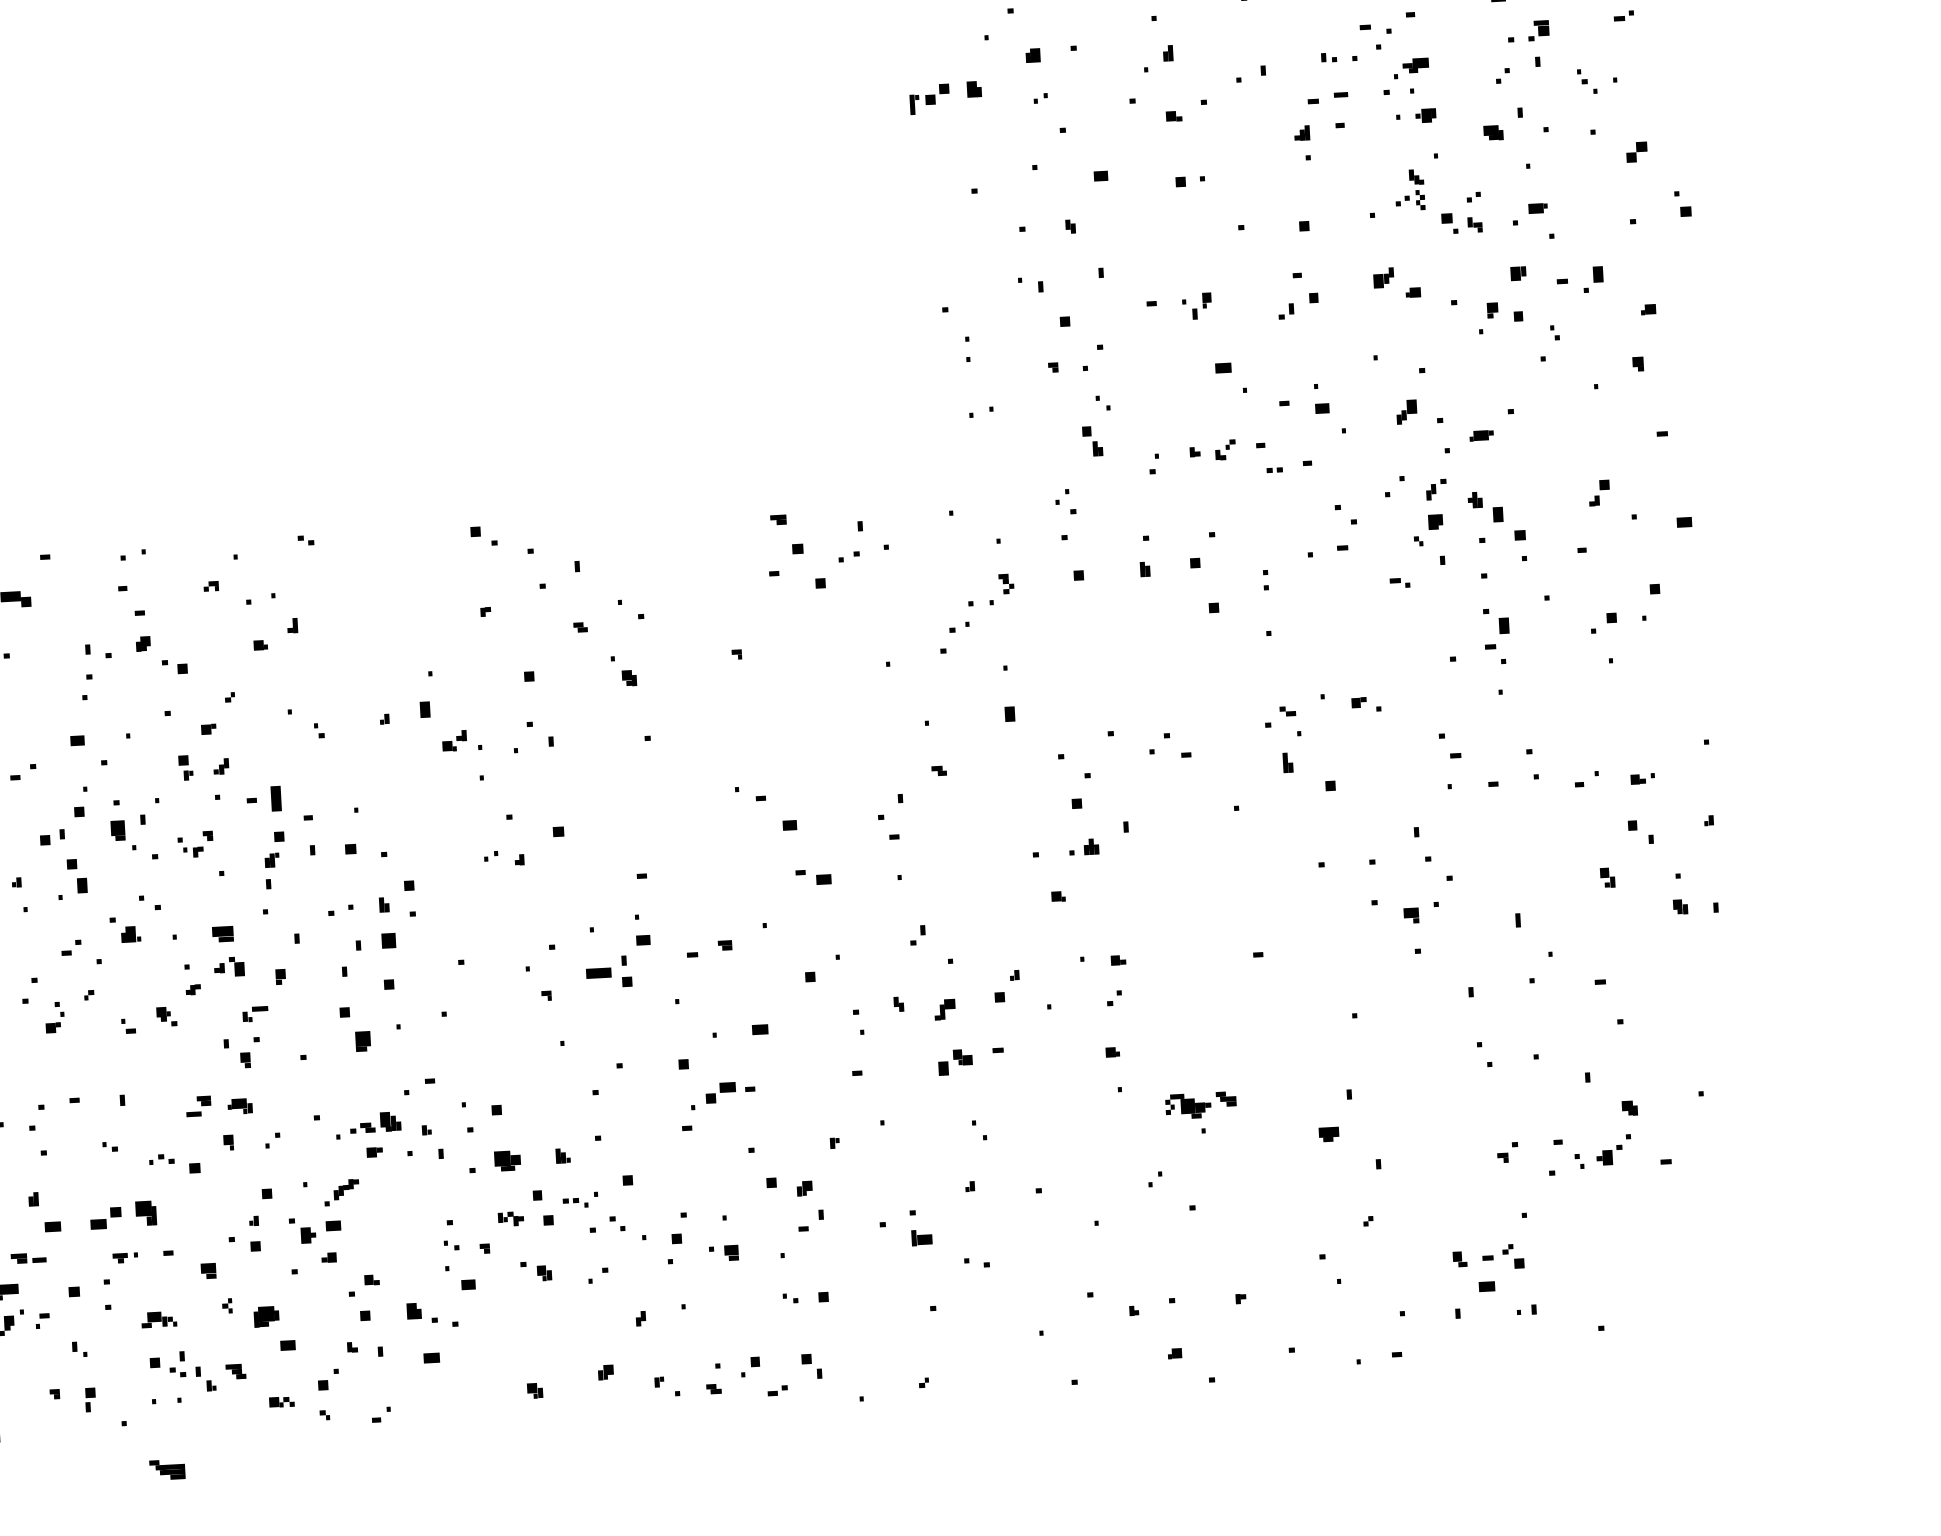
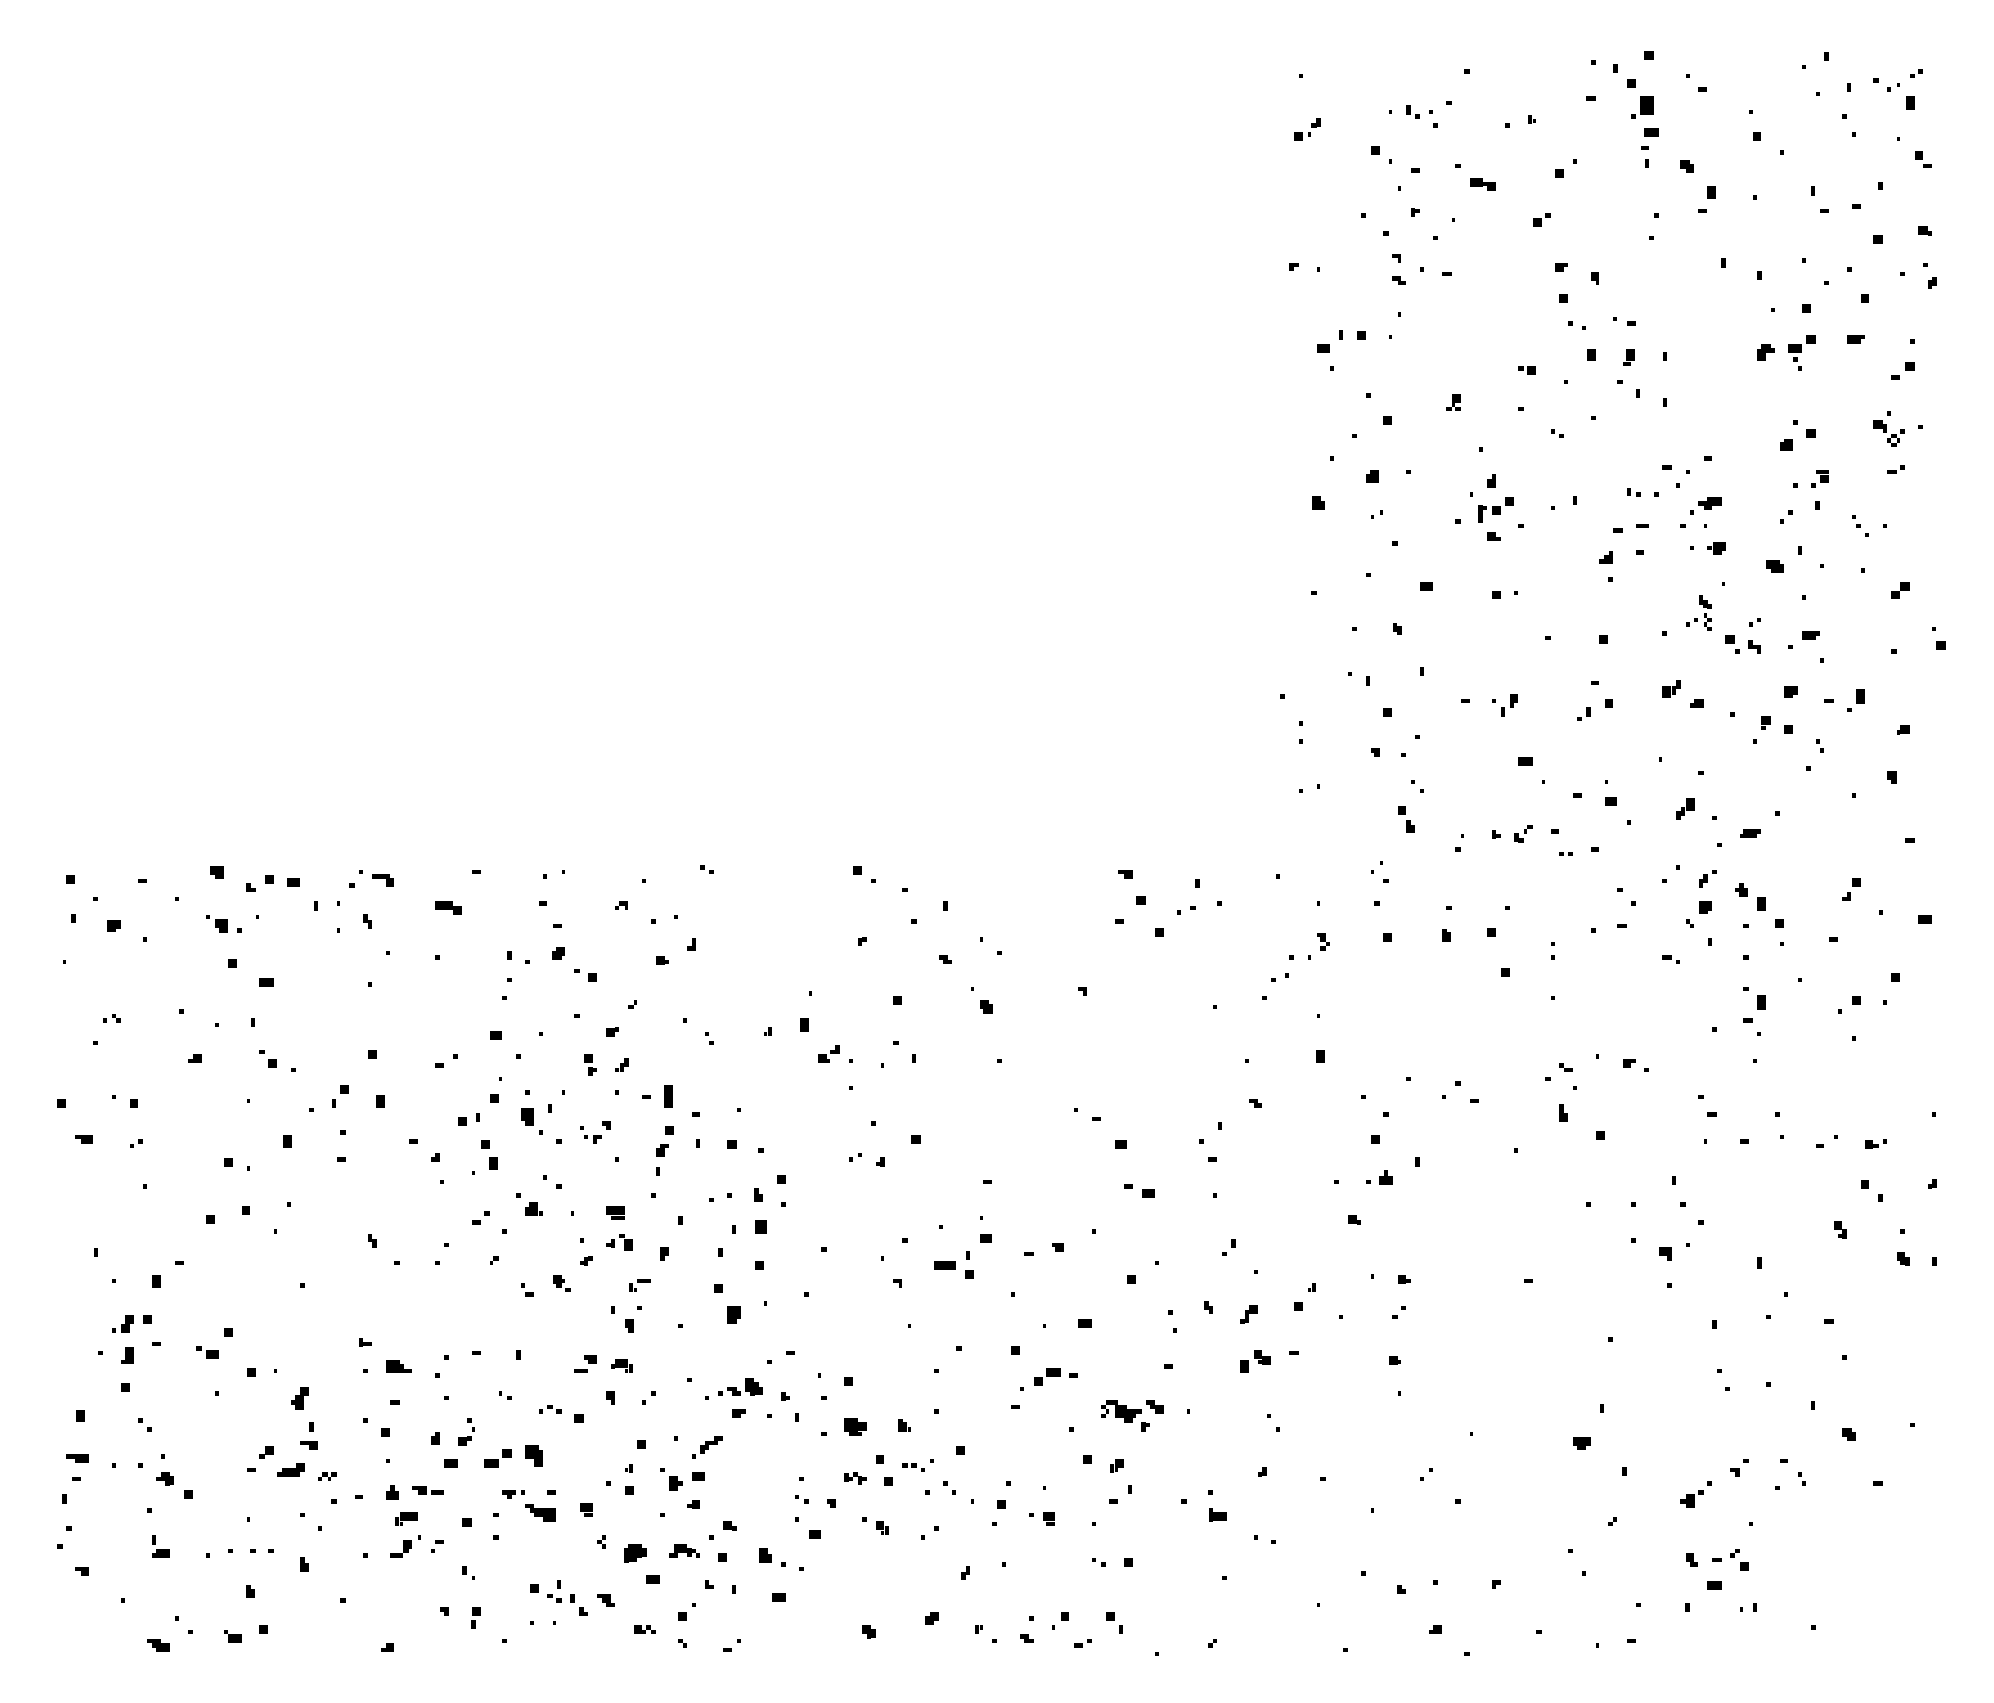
part: (929, 98) -> (1495, 509), moved
part: (54, 1017) -> (466, 1431), moved
part: (1201, 1105) -> (1132, 1411), moved
part: (1613, 1150) -> (1695, 1494), moved
part: (159, 1319) -> (684, 1550), moved
part: (167, 1469) -> (540, 1512), moved

